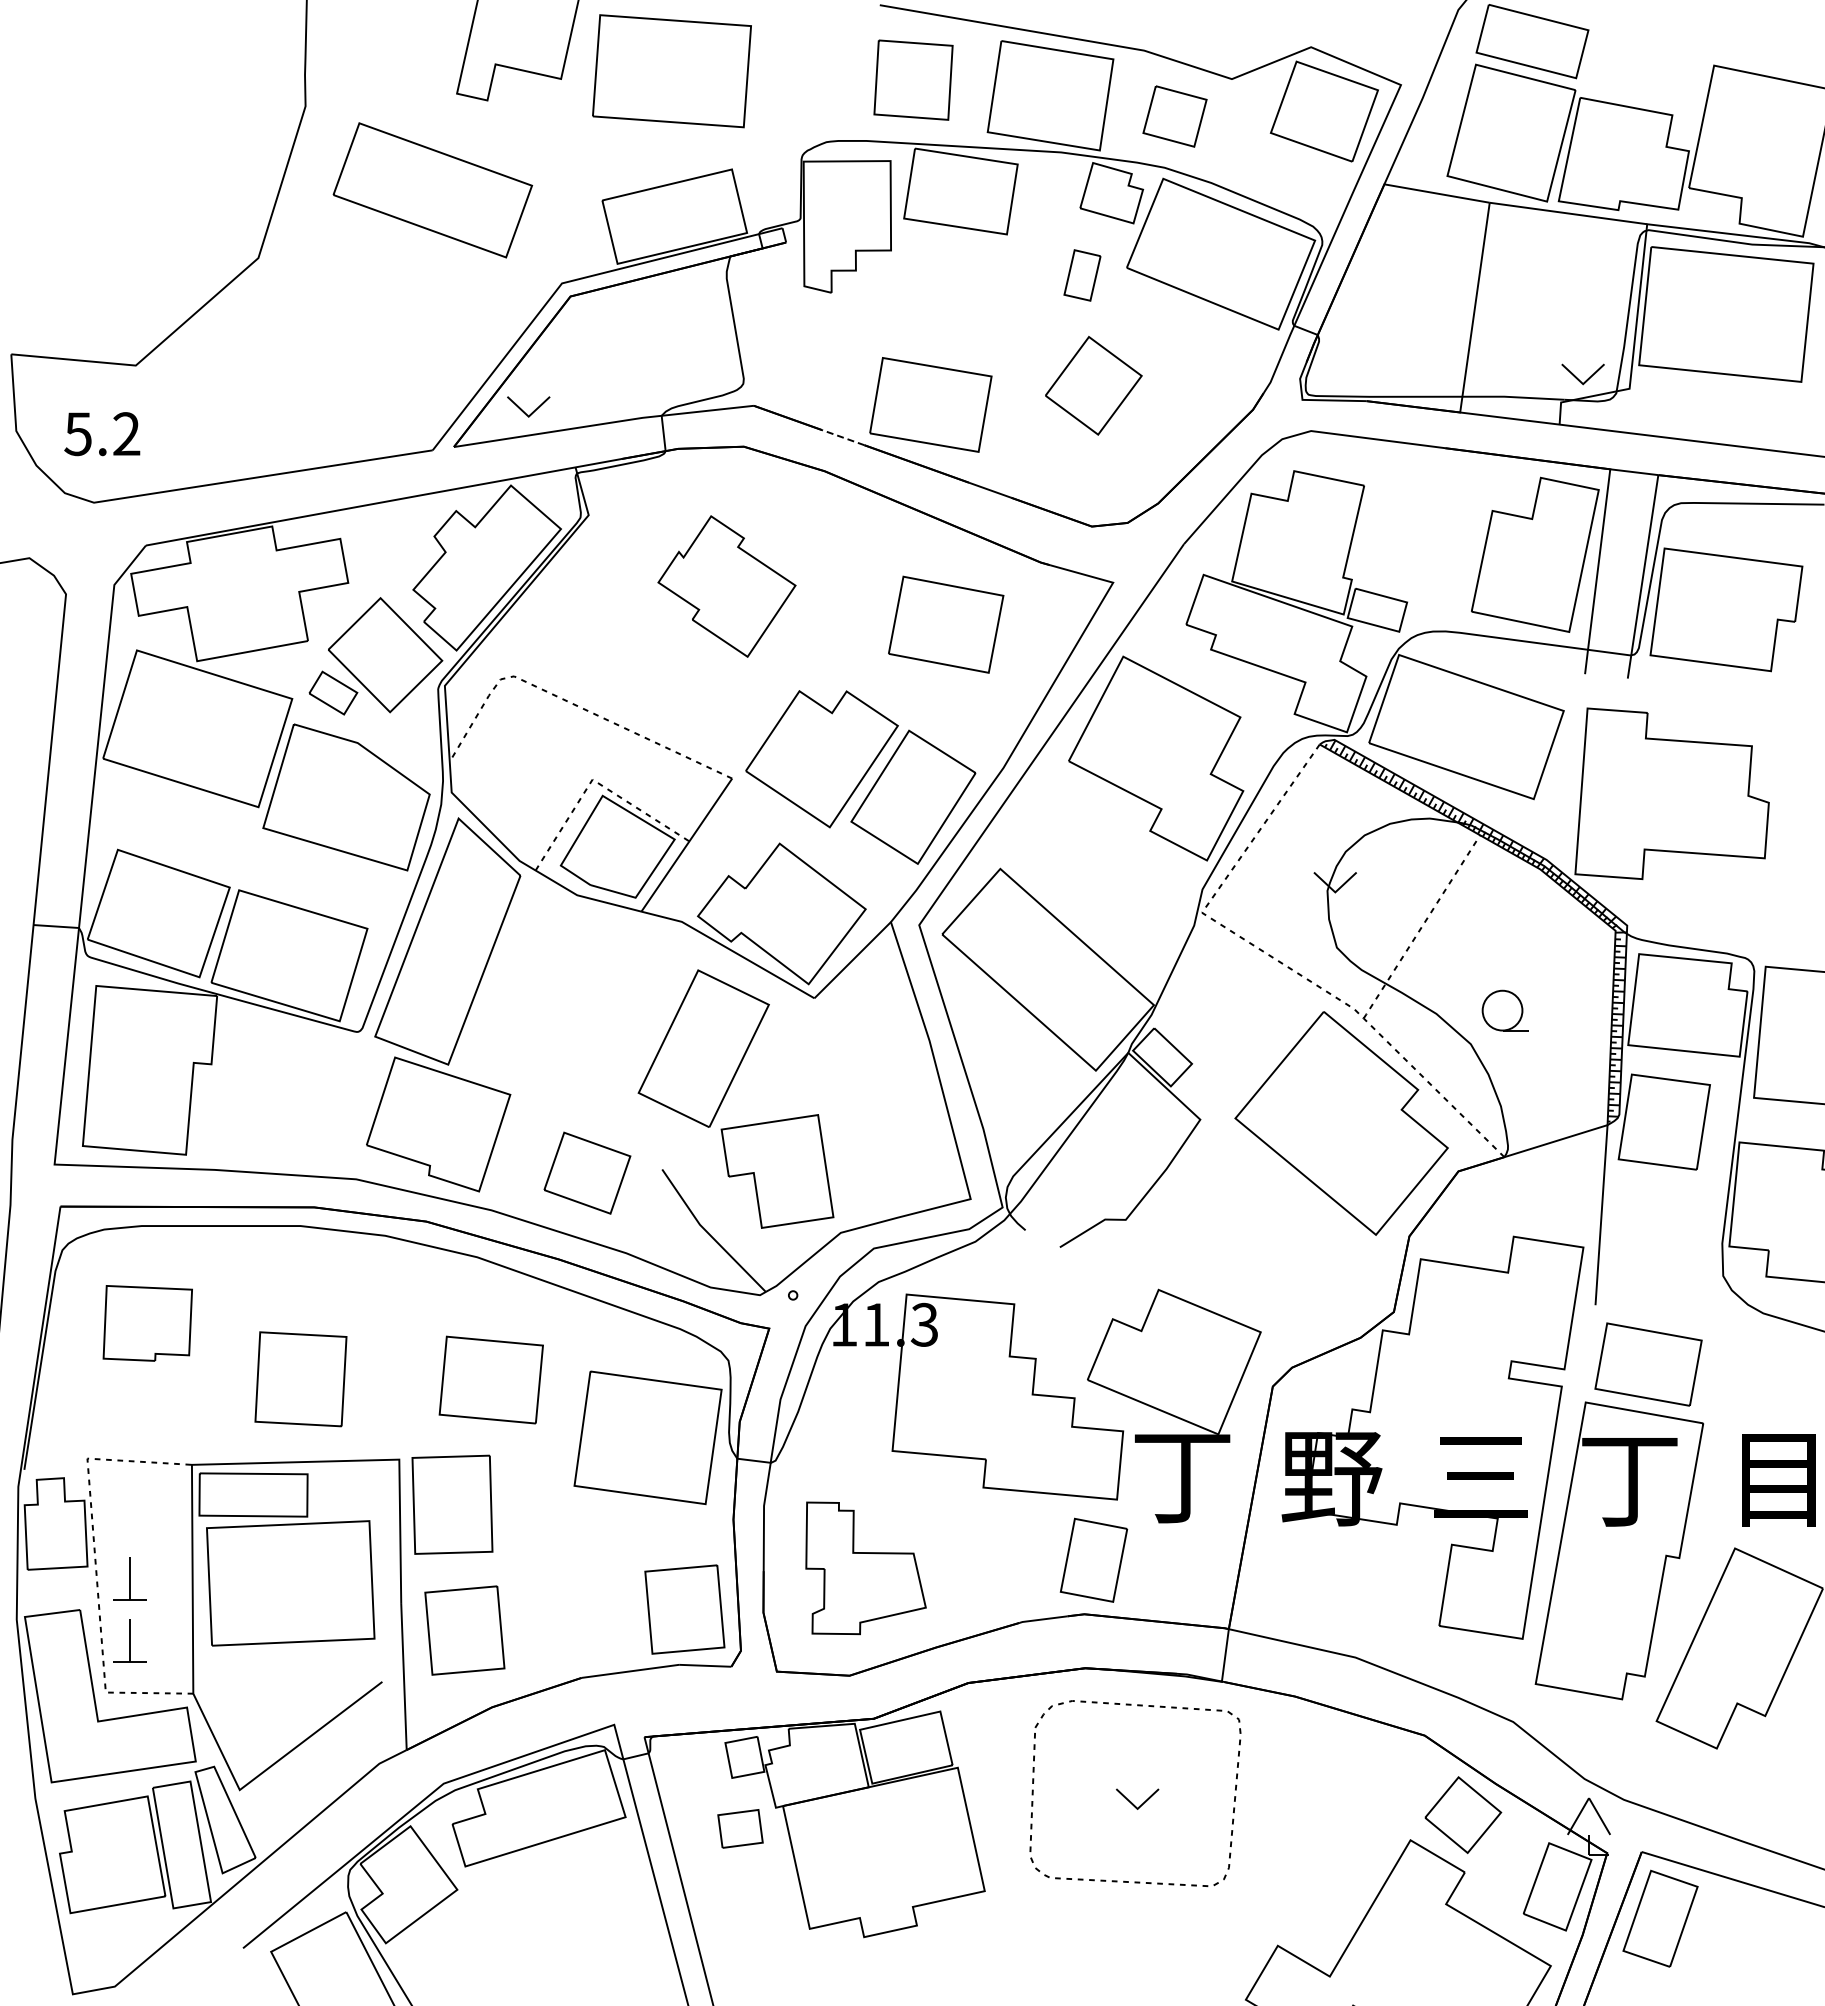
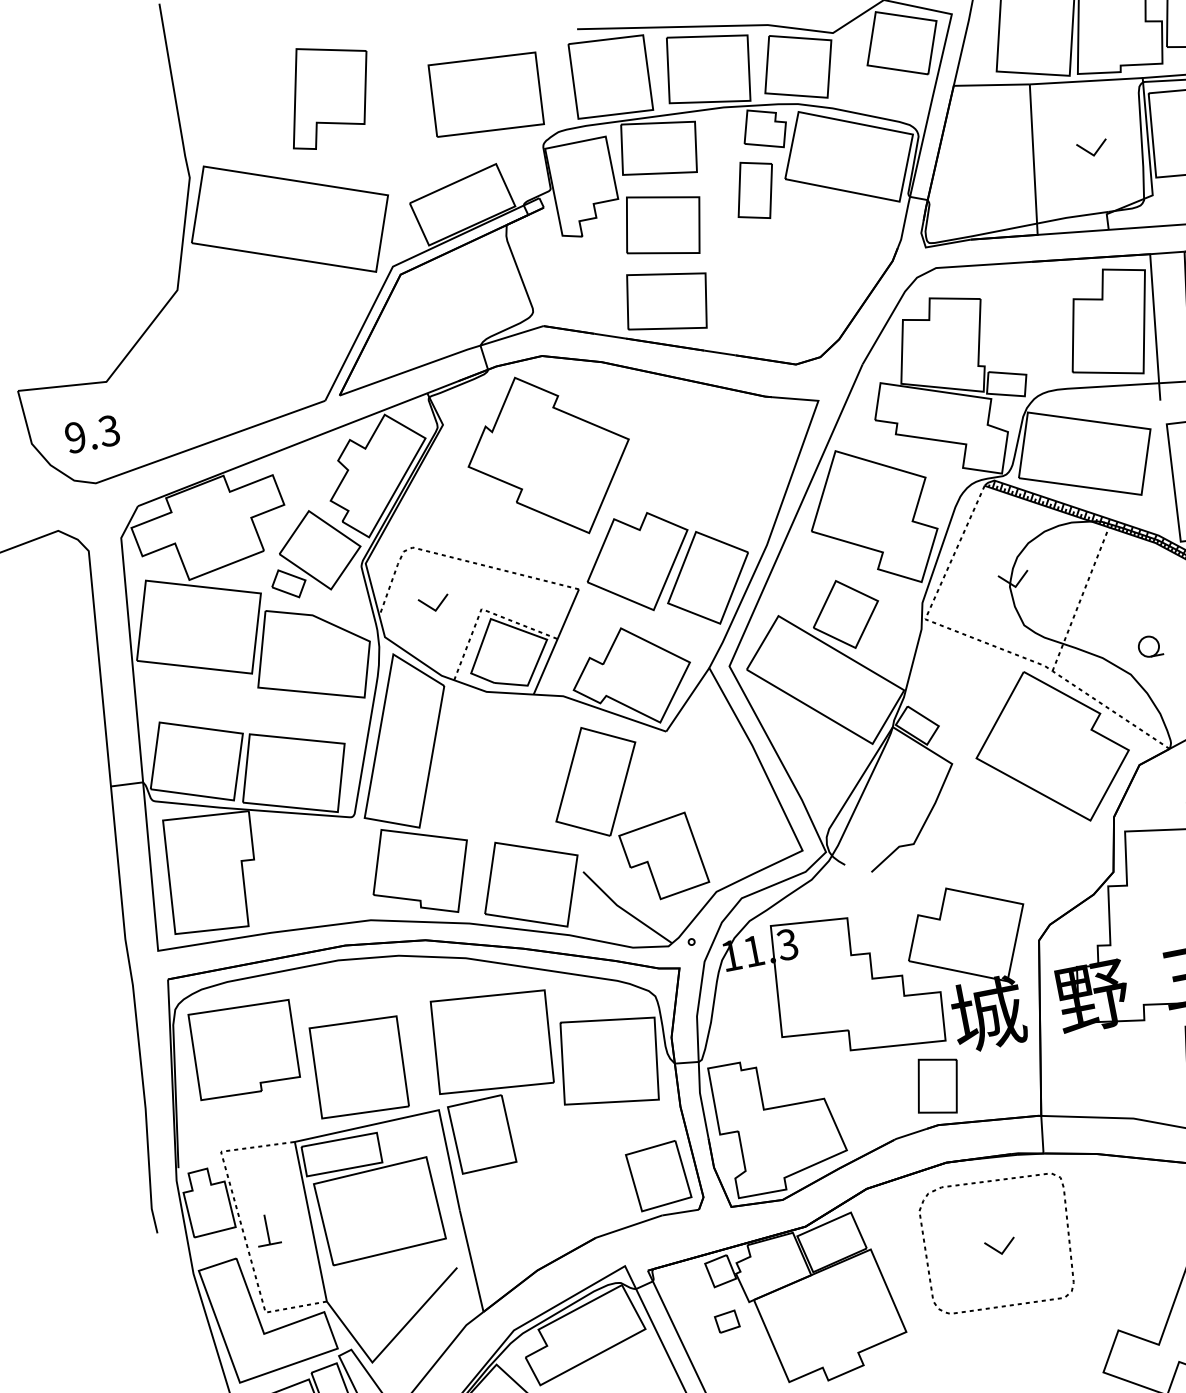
part: (671, 71) -> (486, 95), moved
part: (913, 79) -> (610, 76), size x1.43
part: (1174, 116) -> (797, 66), size x1.67
part: (432, 190) -> (289, 219), size x1.43
part: (1082, 275) -> (755, 190), size x1.67
part: (1582, 374) -> (1092, 148), moved
part: (1093, 385) -> (845, 614), moved
part: (523, 410) -> (431, 607), moved
text: (102, 434) -> (92, 434), 5.2 -> 9.3
line: (842, 437) -> (609, 336), dashed -> solid
part: (726, 586) -> (548, 455), size x1.67
part: (946, 624) -> (663, 225), moved
part: (1504, 1010) -> (1149, 646), size x0.71
part: (587, 1172) -> (531, 884), size x1.67
part: (147, 1323) -> (244, 1049), size x1.67
part: (300, 1379) -> (359, 1067), size x1.43
part: (491, 1379) -> (492, 1041), size x1.67
text: (1183, 1474) -> (988, 1014), 丁 -> 城
part: (865, 1568) -> (779, 1122), size x1.43
part: (464, 1630) -> (507, 1220), removed
part: (129, 1640) -> (275, 1273), removed
part: (740, 1828) -> (727, 1321), size x0.71

